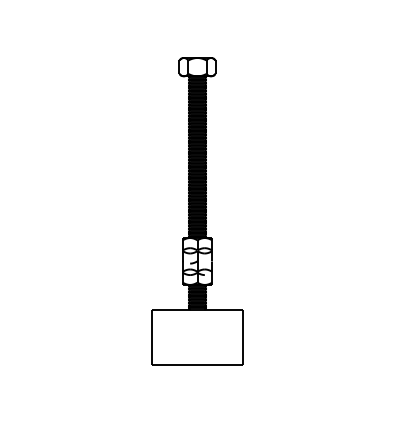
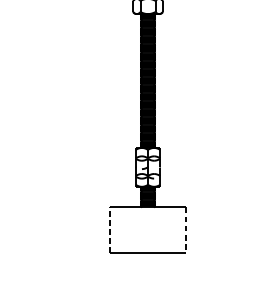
line: (151, 337) -> (109, 230), solid -> dashed
line: (243, 337) -> (186, 230), solid -> dashed

